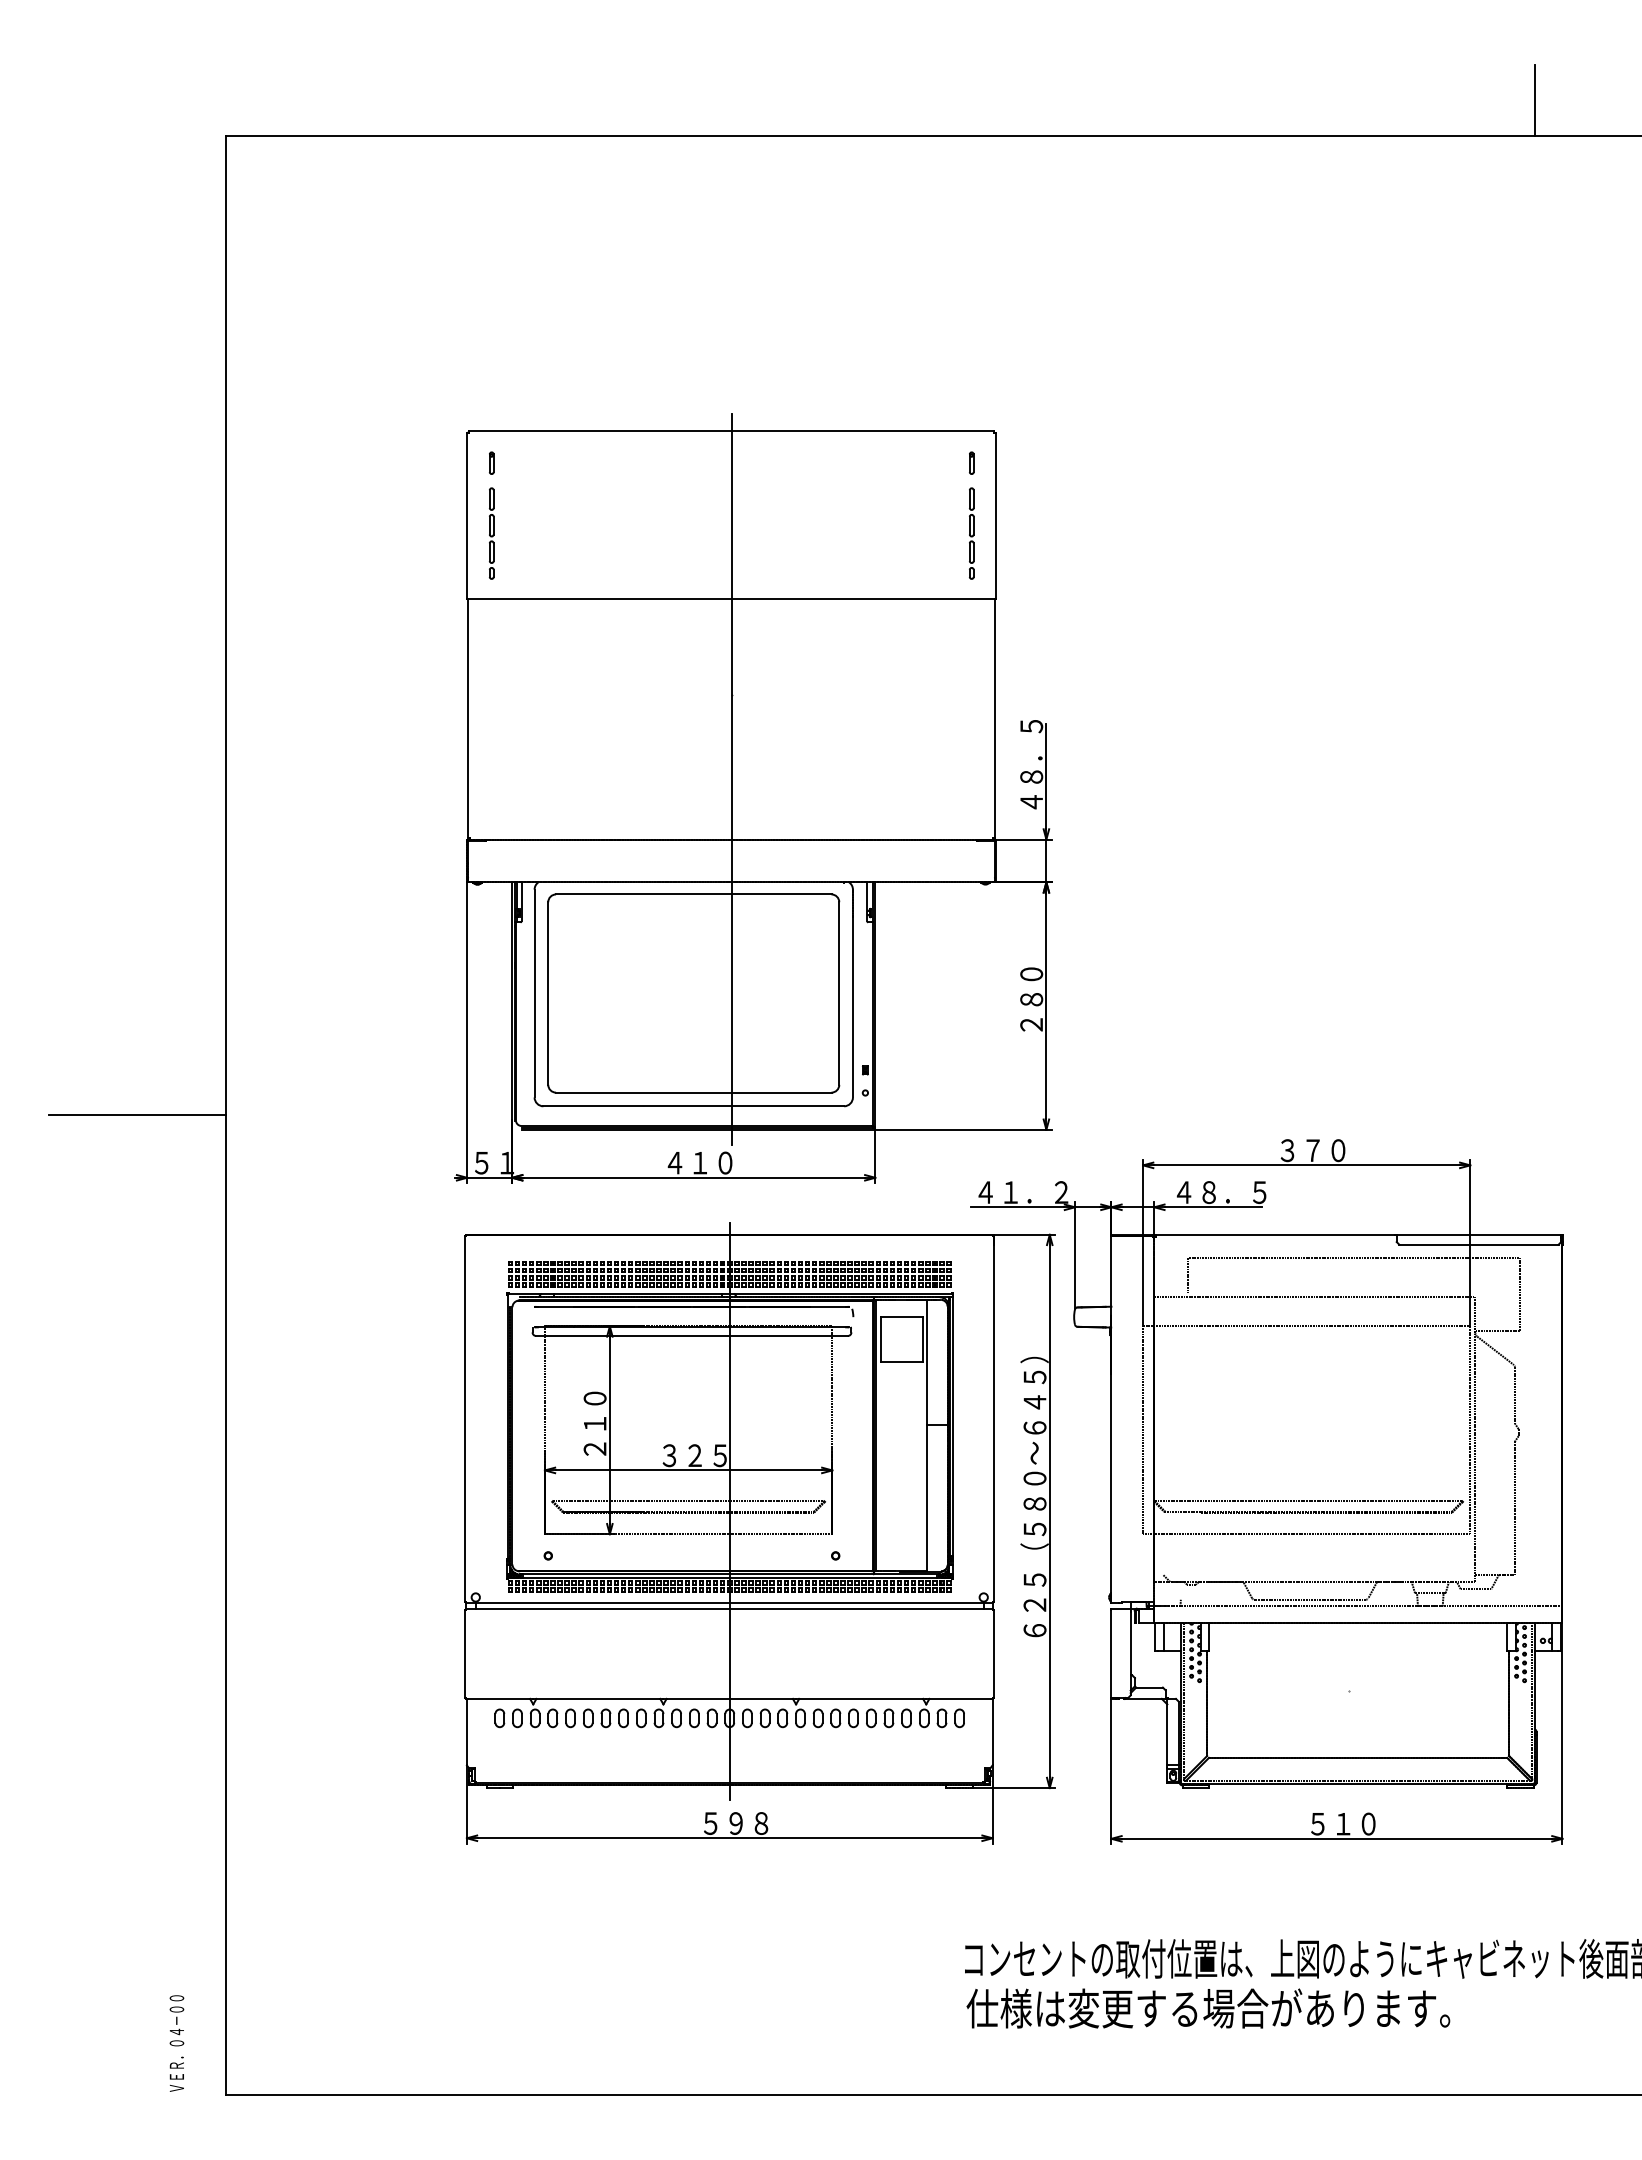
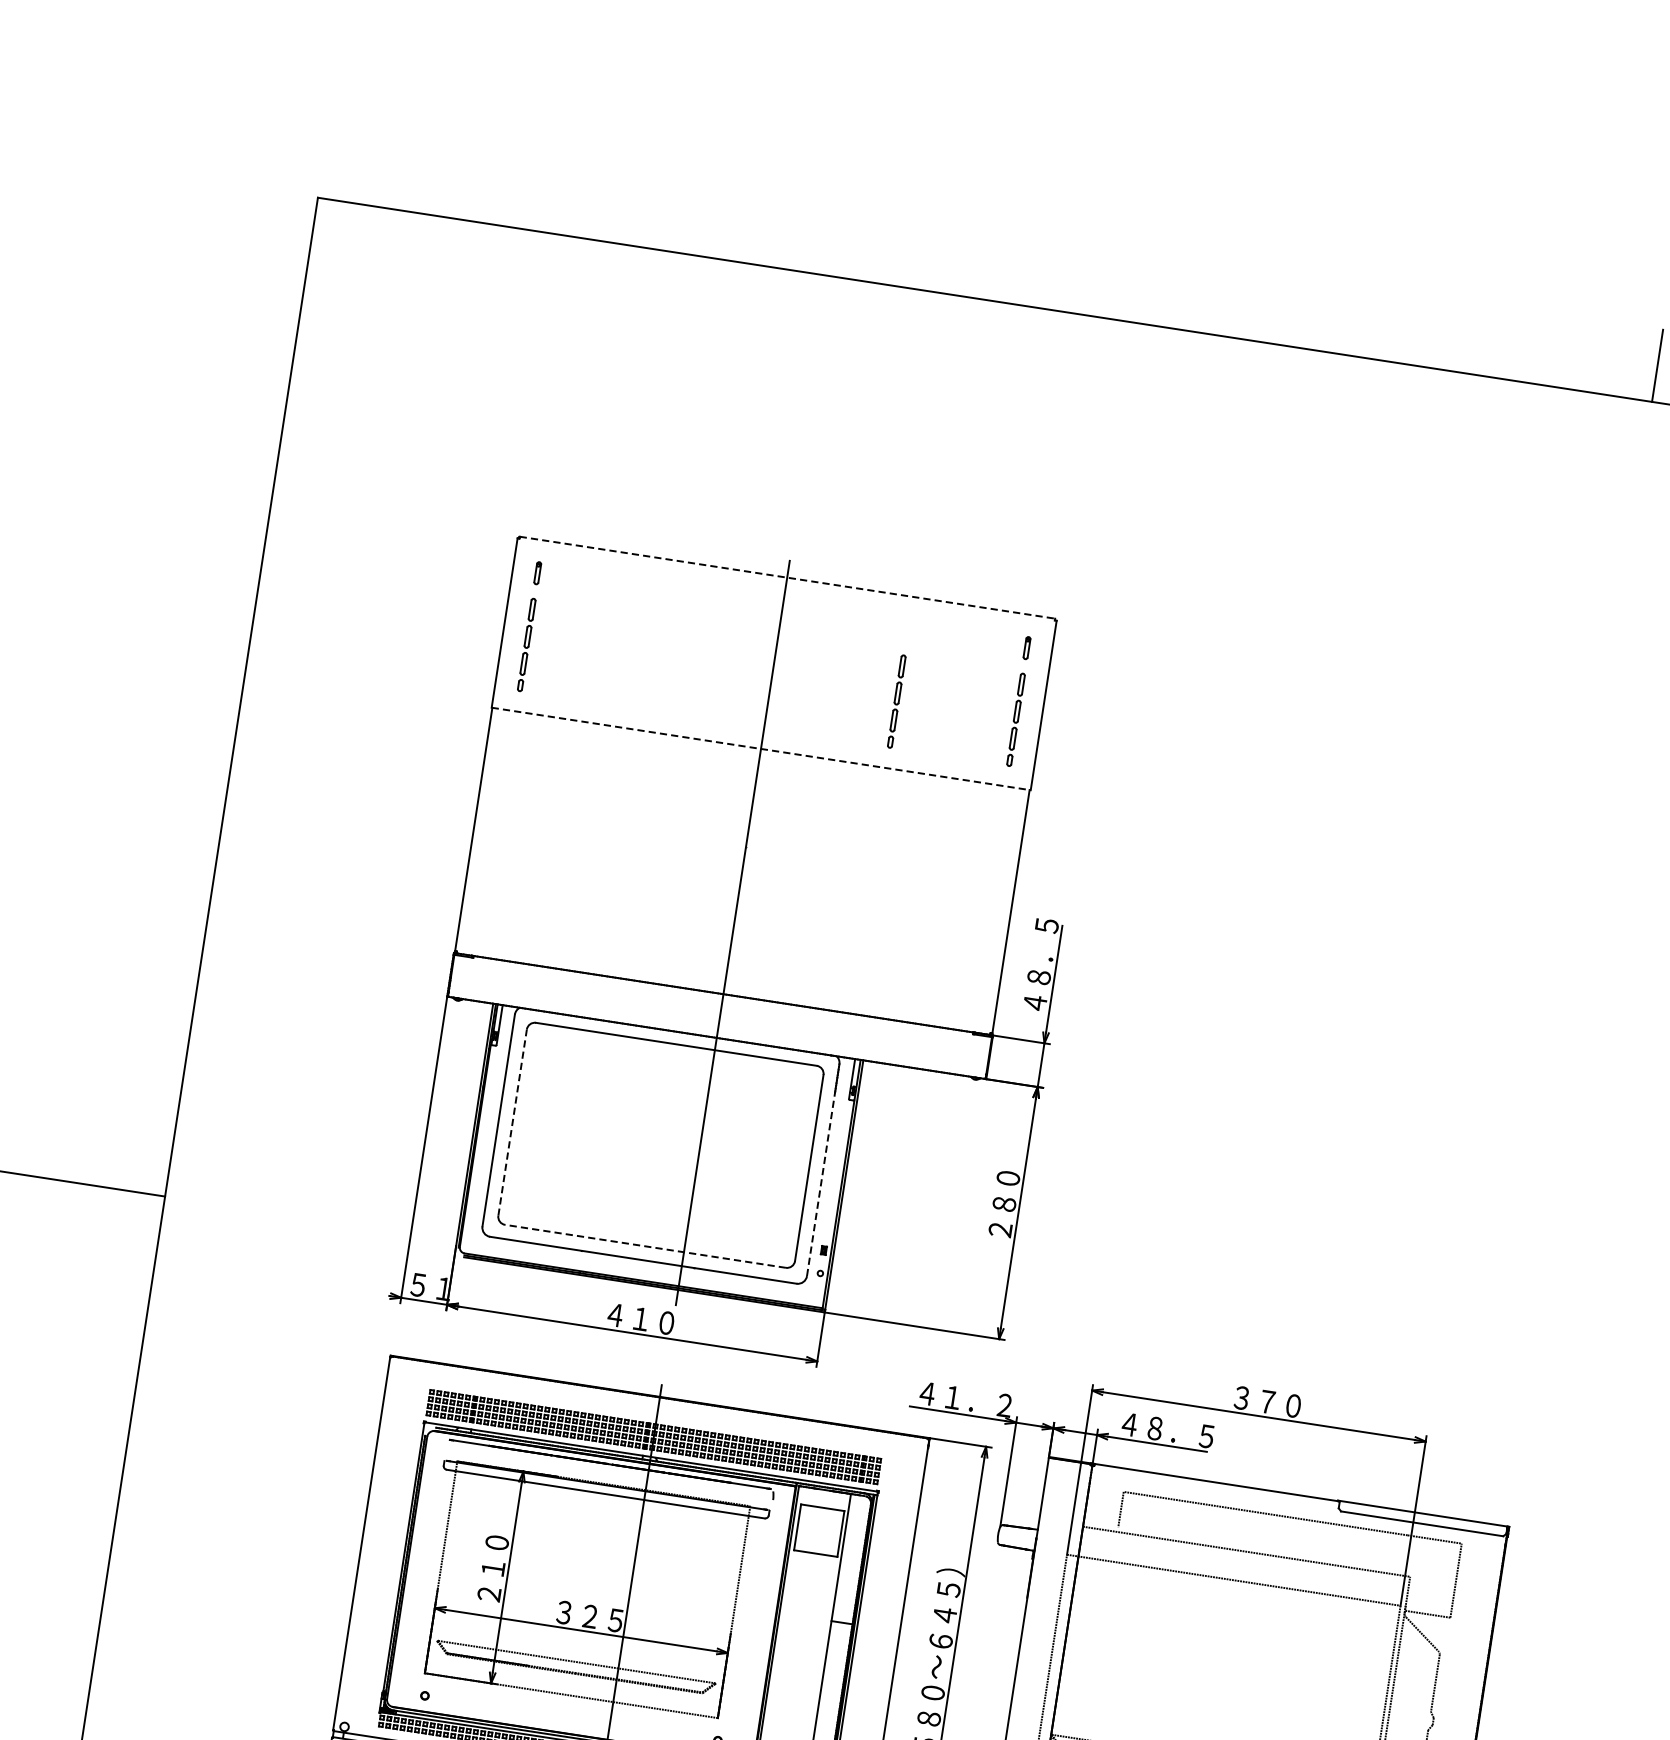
line: (731, 430) -> (787, 577), solid -> dashed
part: (854, 533) -> (896, 701), added
line: (732, 598) -> (762, 748), solid -> dashed
line: (548, 993) -> (512, 1122), solid -> dashed
line: (852, 1006) -> (820, 1183), solid -> dashed
line: (693, 1092) -> (645, 1246), solid -> dashed

